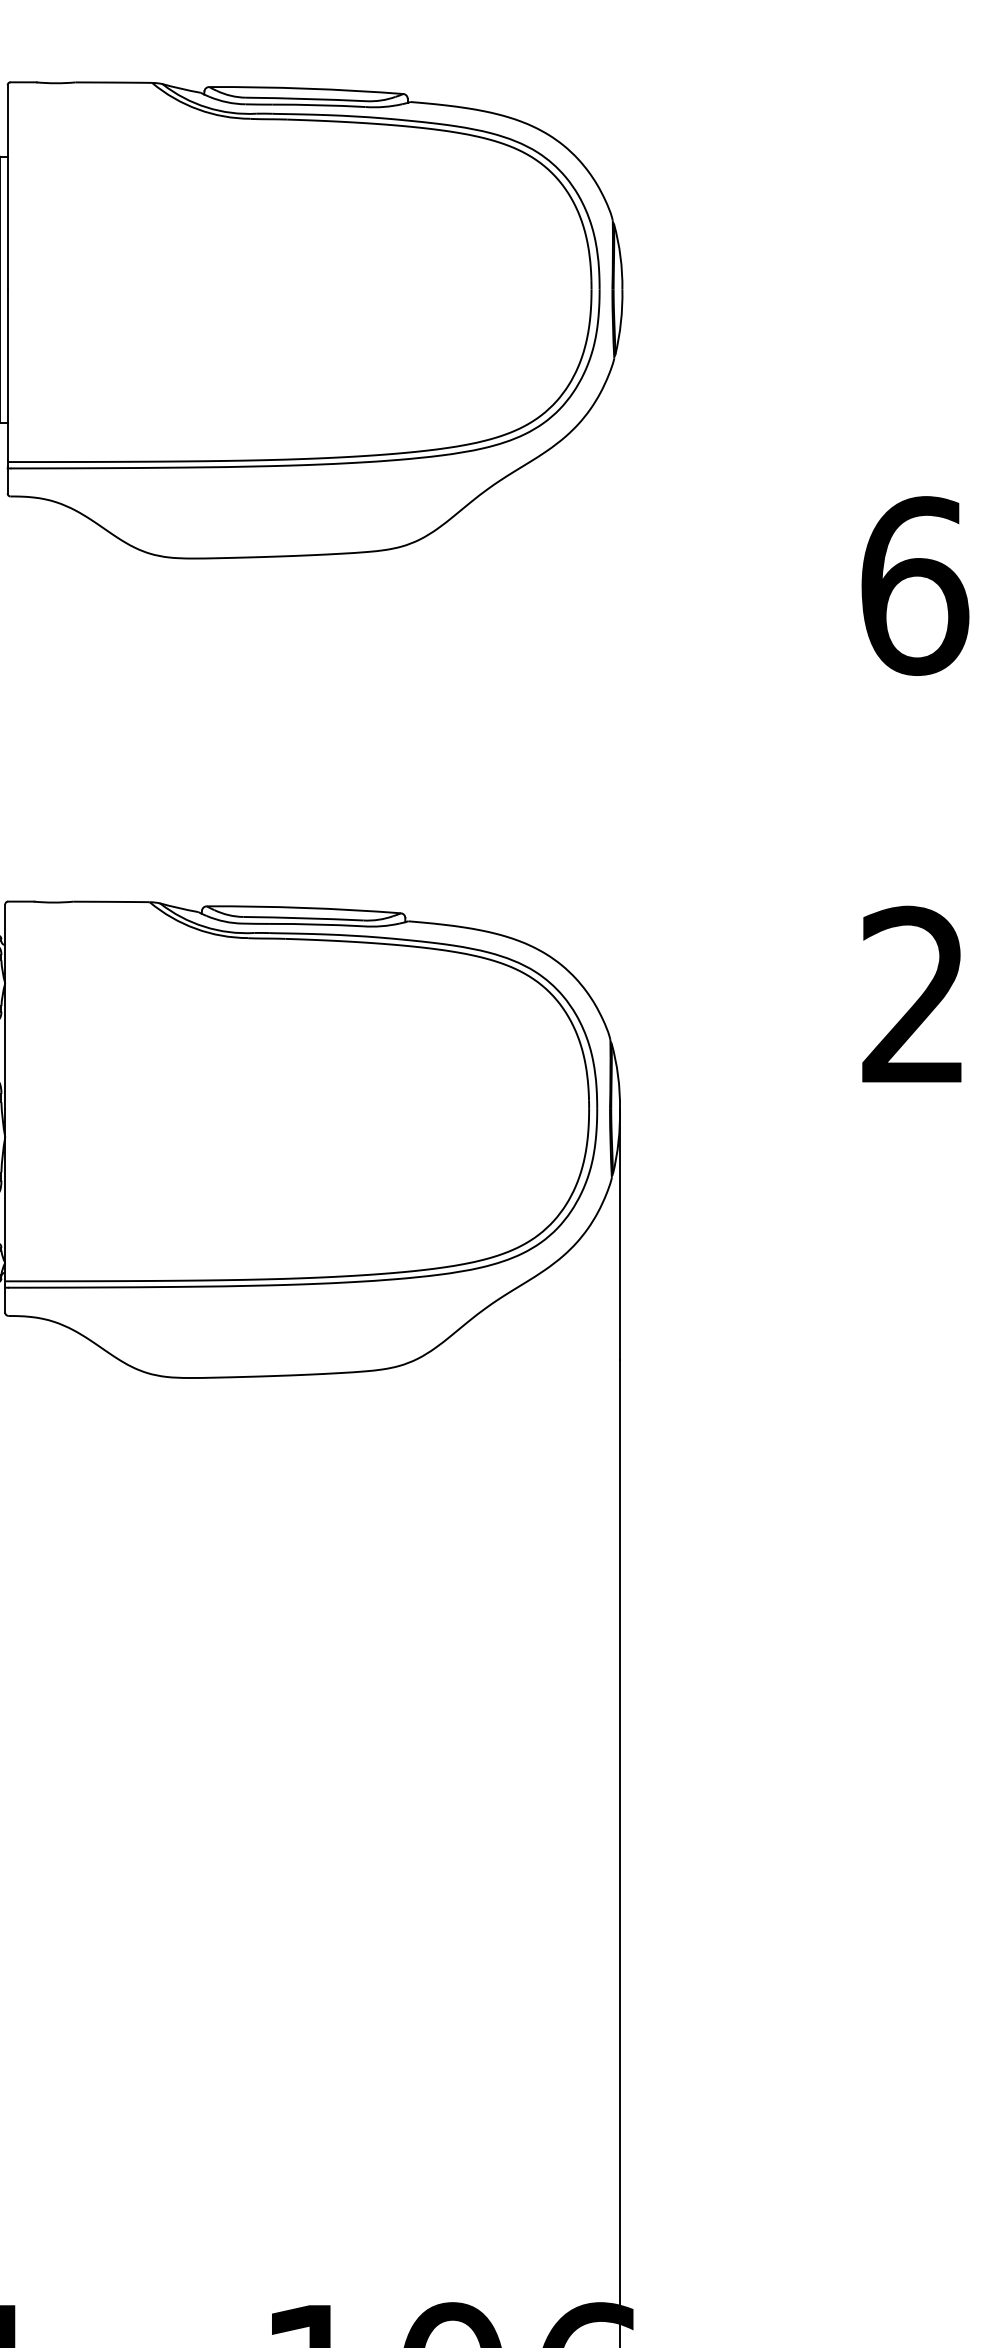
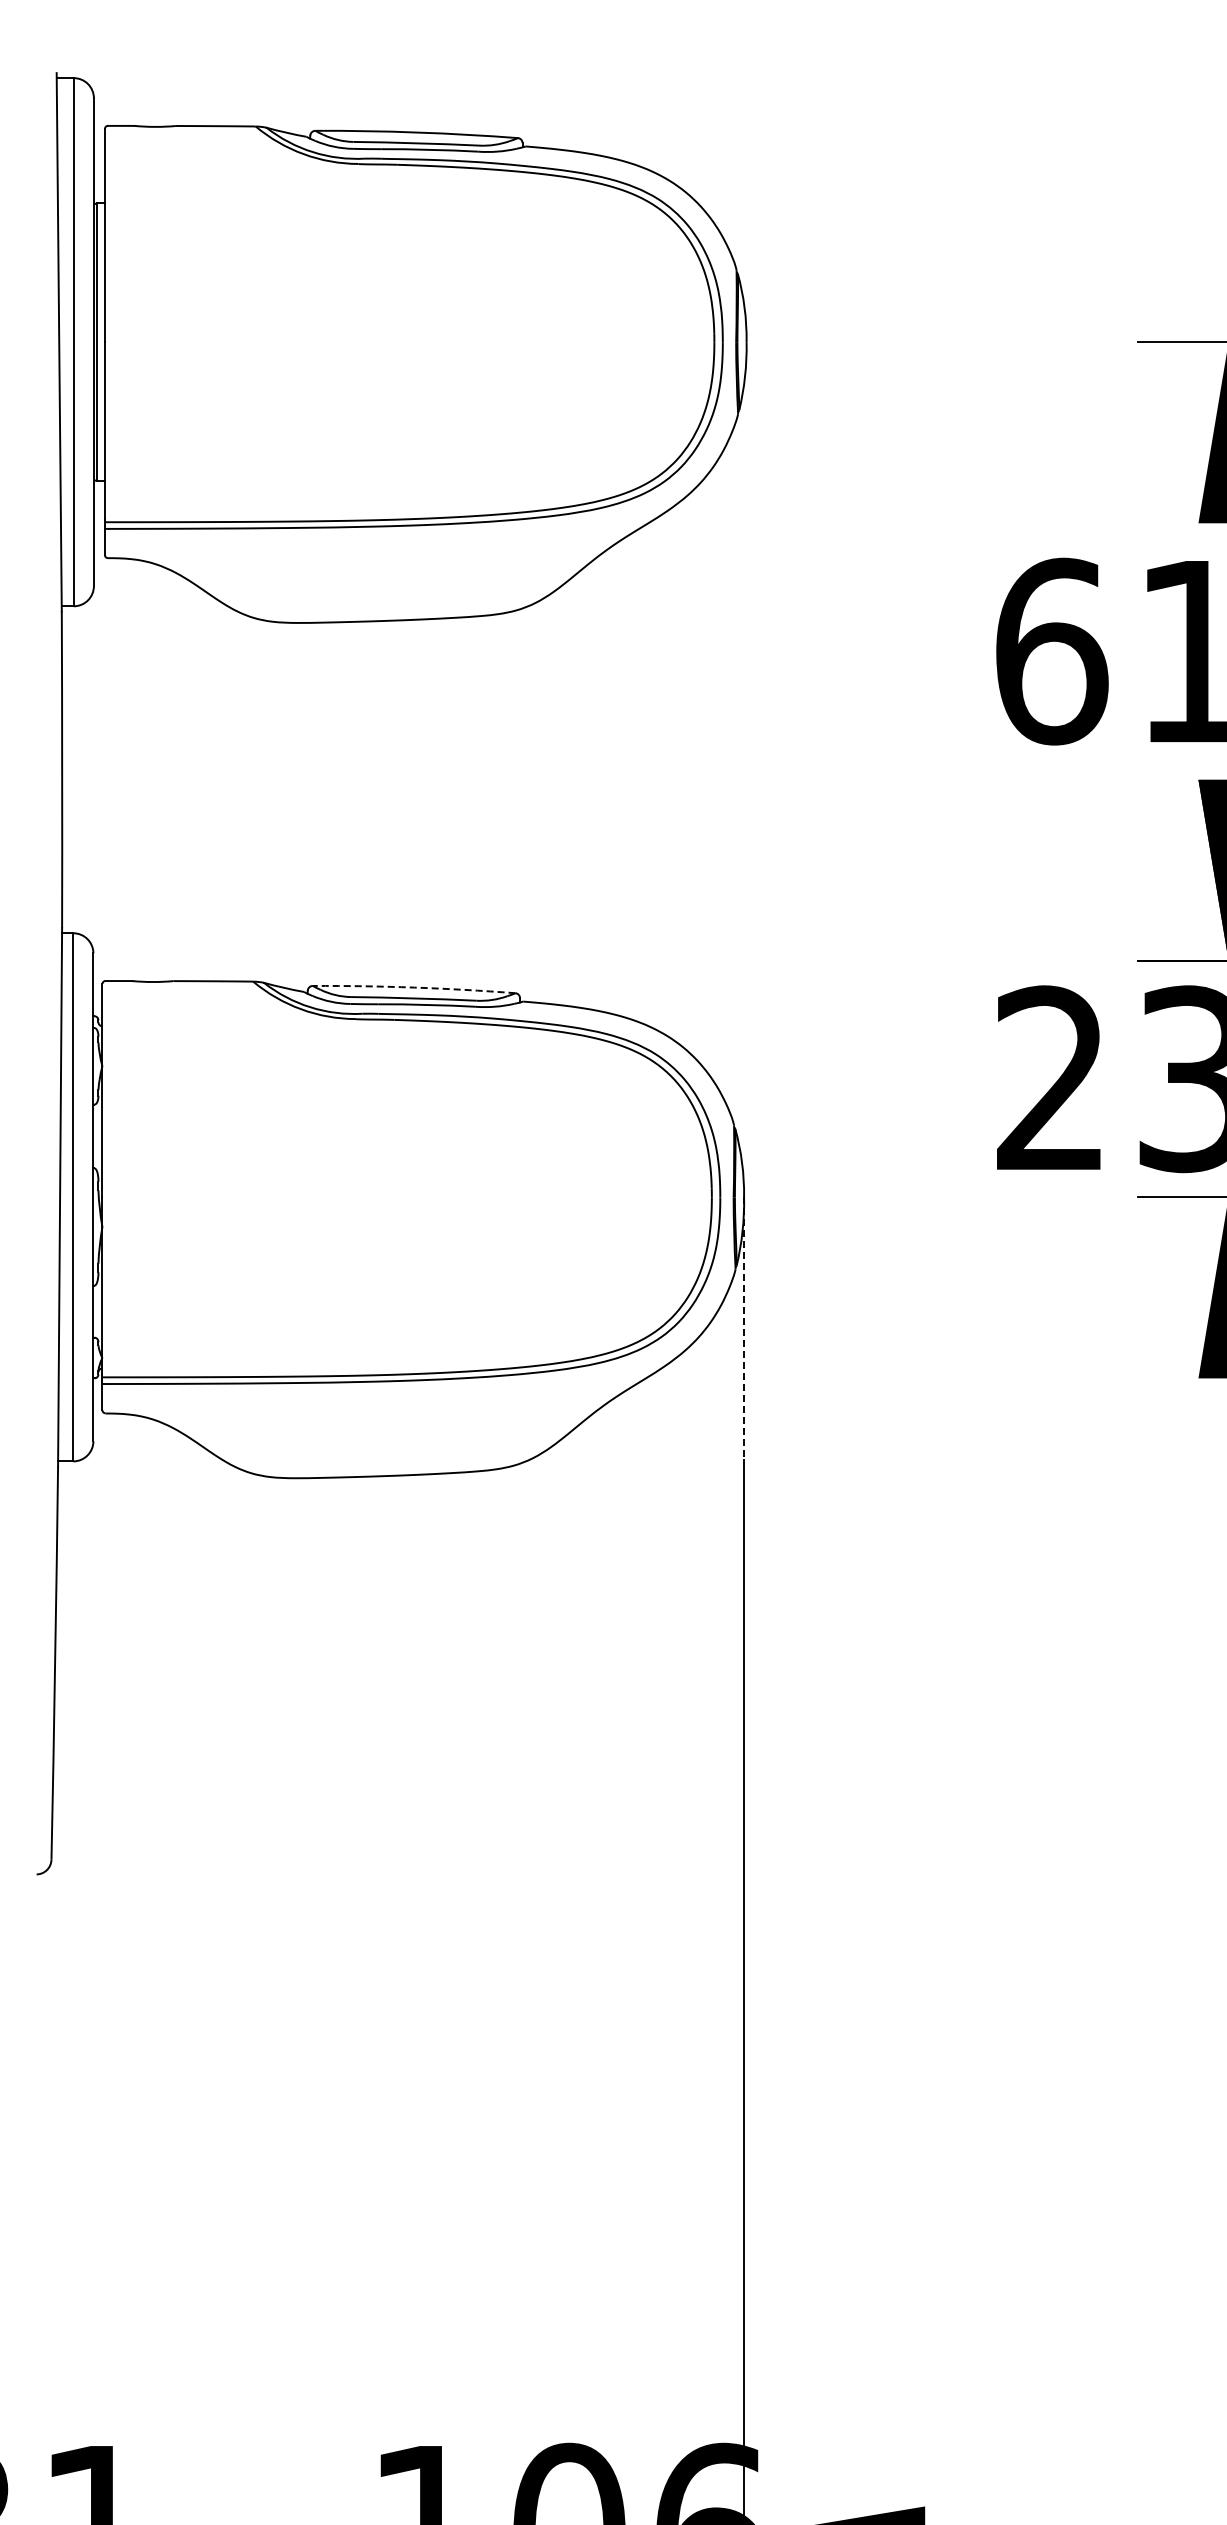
arc: (304, 907) -> (414, 987), solid -> dashed
line: (620, 1235) -> (744, 1329), solid -> dashed

